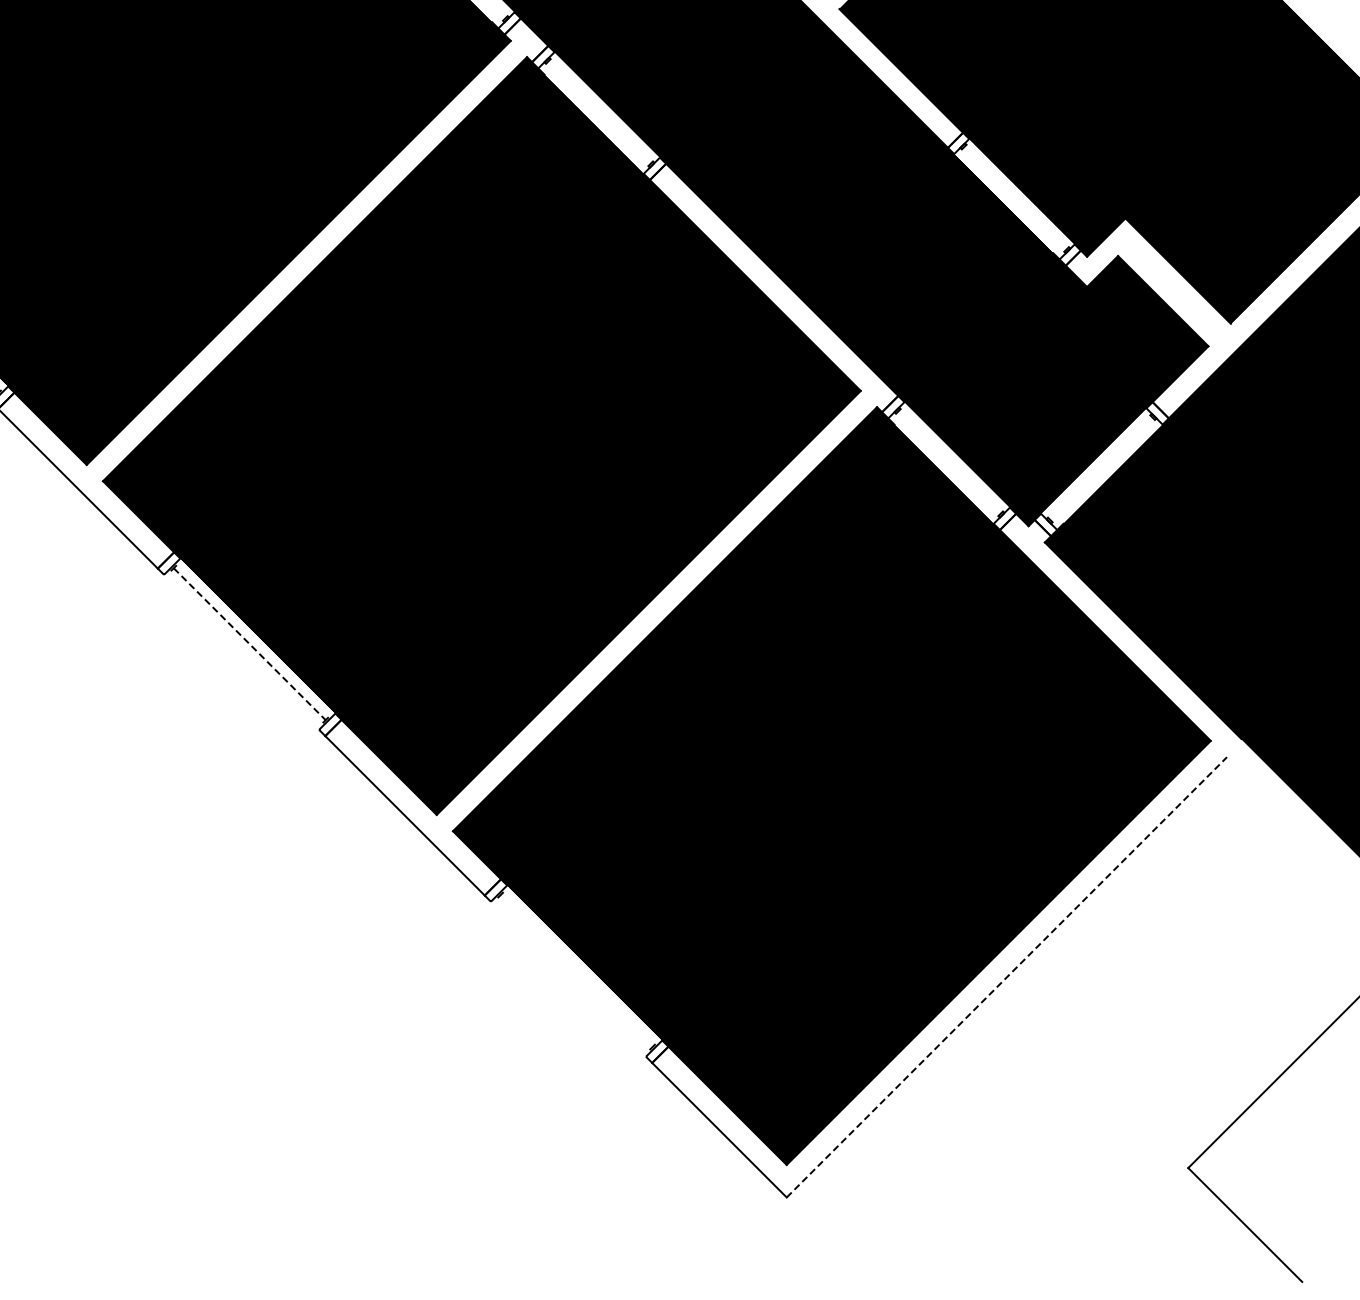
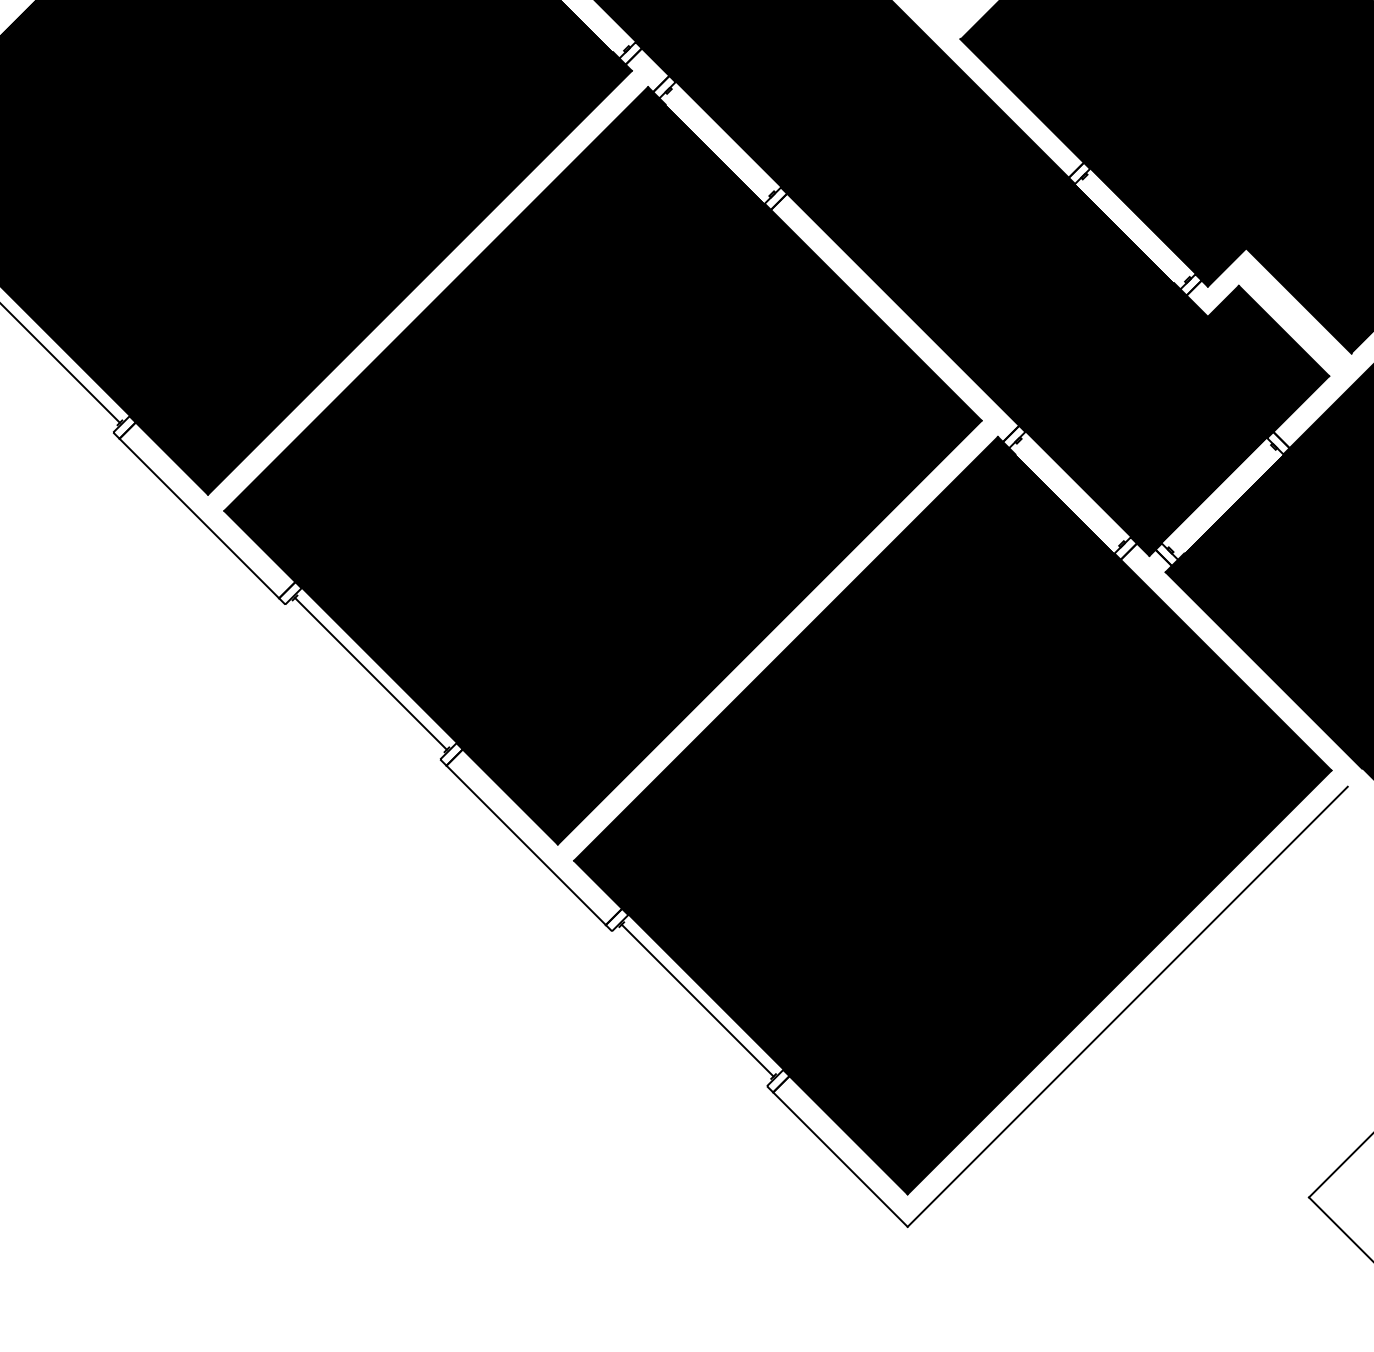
line: (250, 644) -> (371, 674), dashed -> solid
line: (576, 970) -> (697, 1000), added
line: (1007, 976) -> (1128, 1006), dashed -> solid

